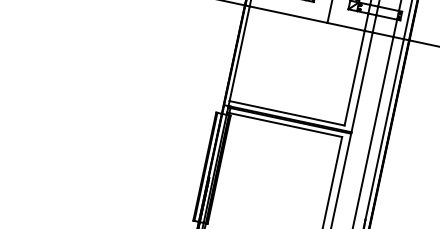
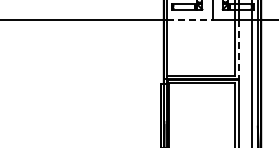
line: (288, 14) -> (189, 19), solid -> dashed
line: (362, 82) -> (239, 49), solid -> dashed

